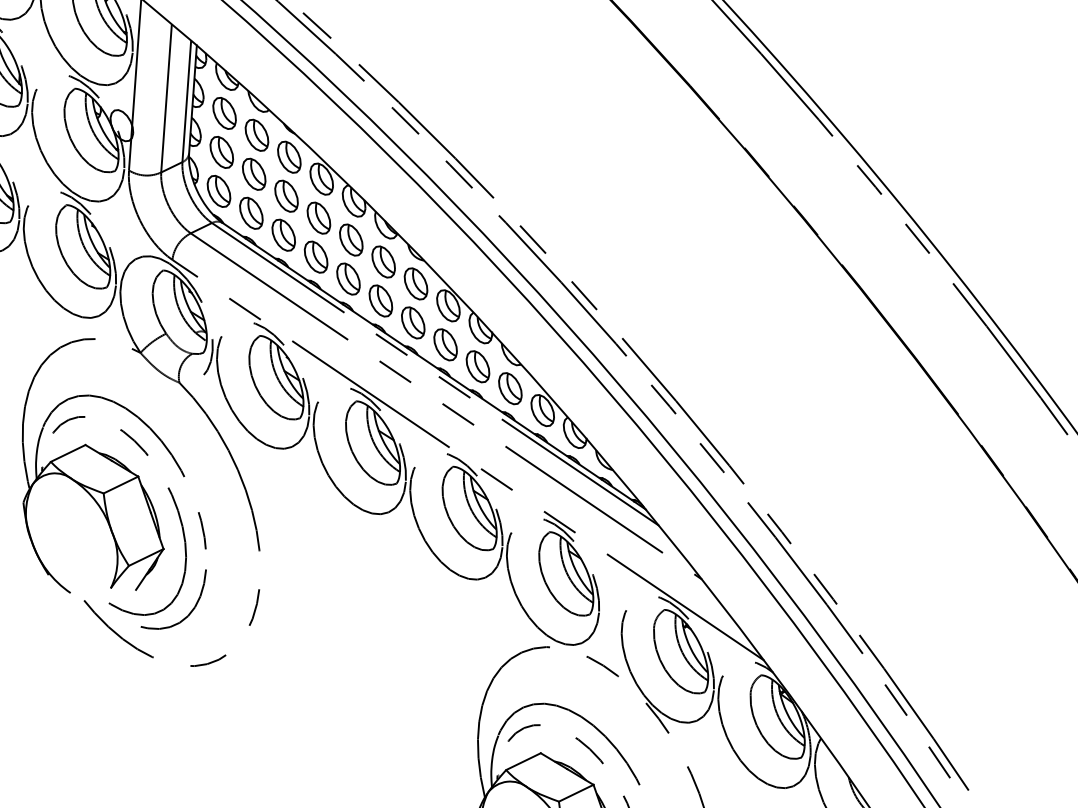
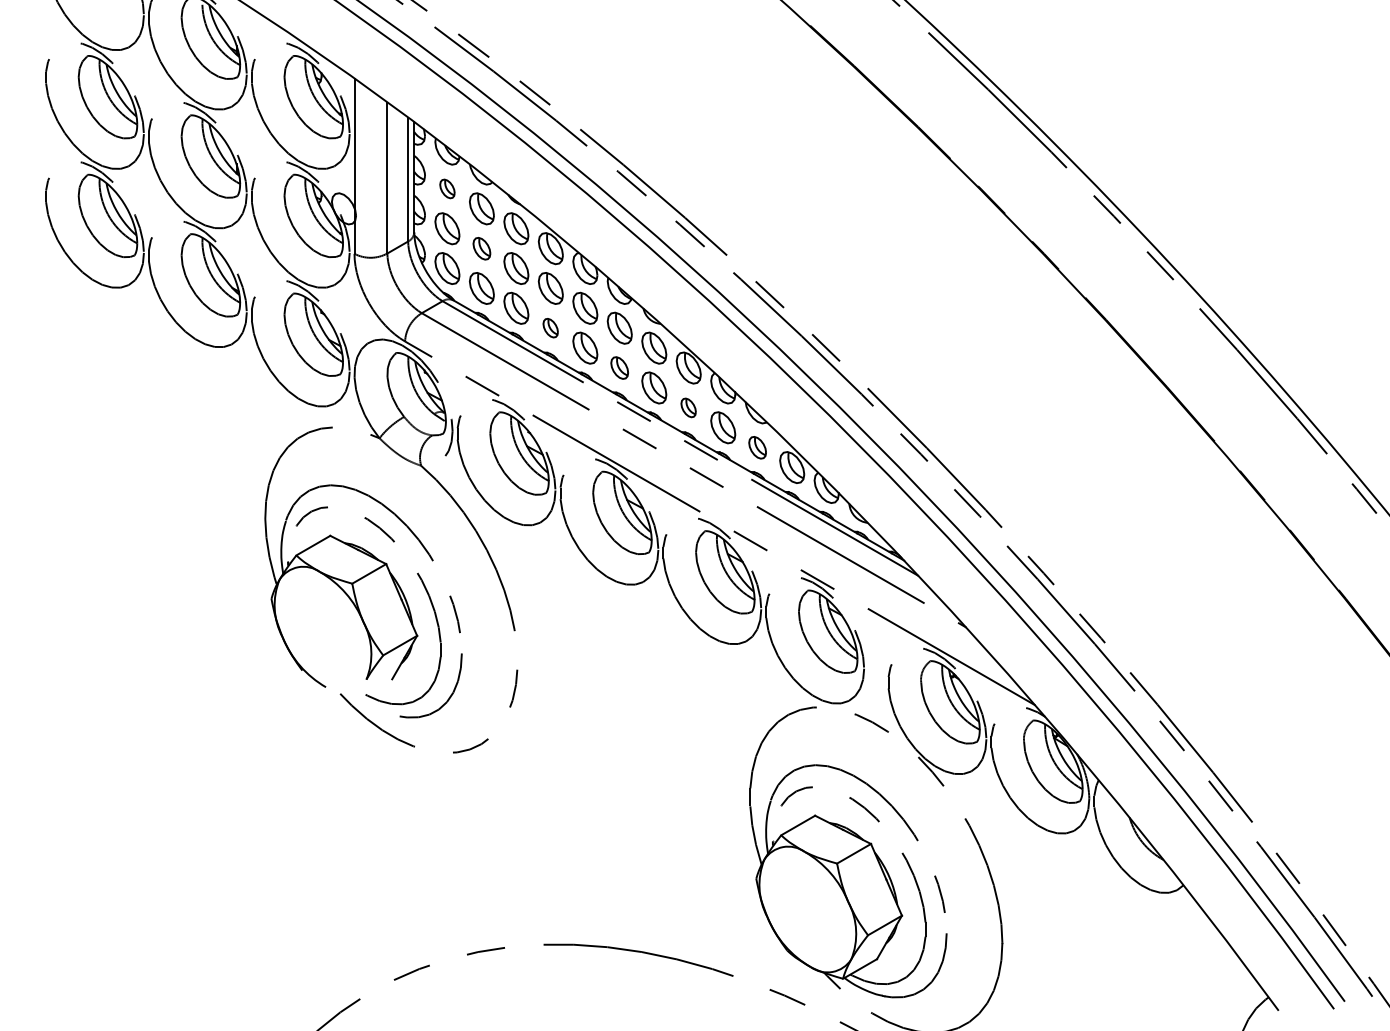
part: (224, 113) -> (447, 188), size x0.6
part: (253, 174) -> (481, 248), size x0.7
part: (315, 256) -> (550, 327), size x0.6
part: (380, 300) -> (619, 367), size x0.7
part: (445, 344) -> (688, 407), size x0.6
part: (510, 388) -> (757, 447), size x0.7

